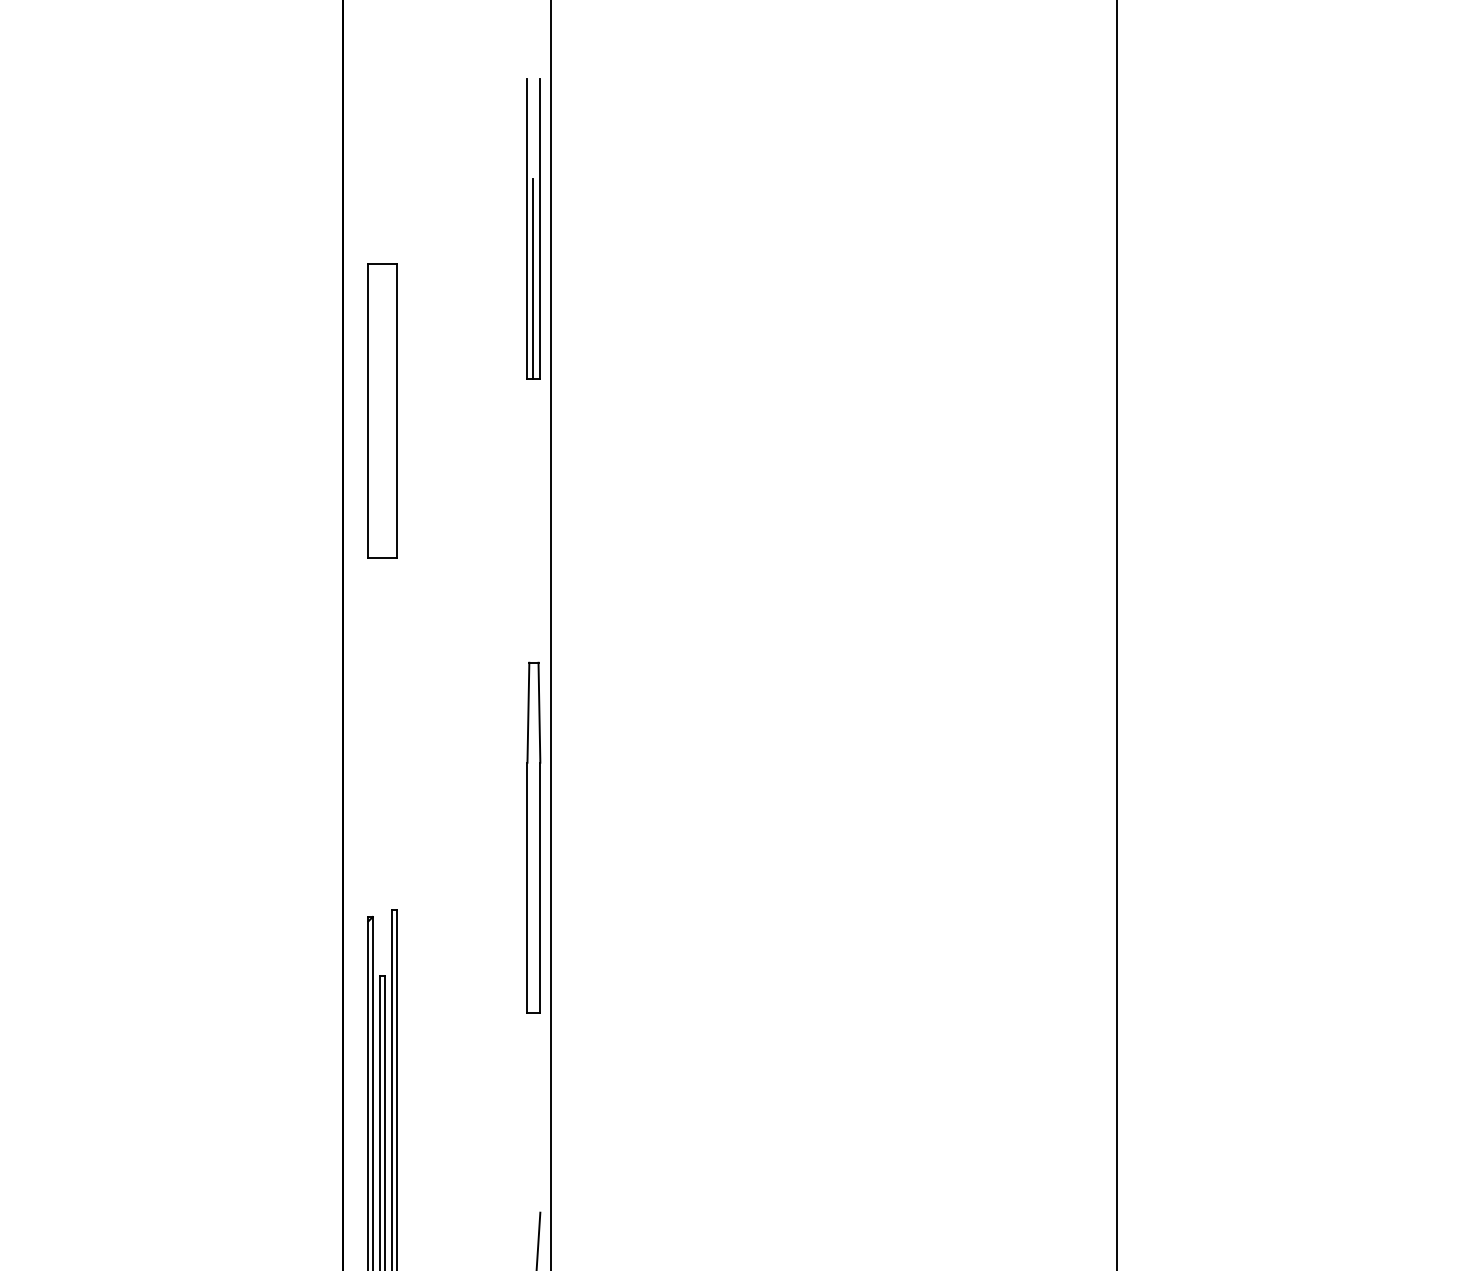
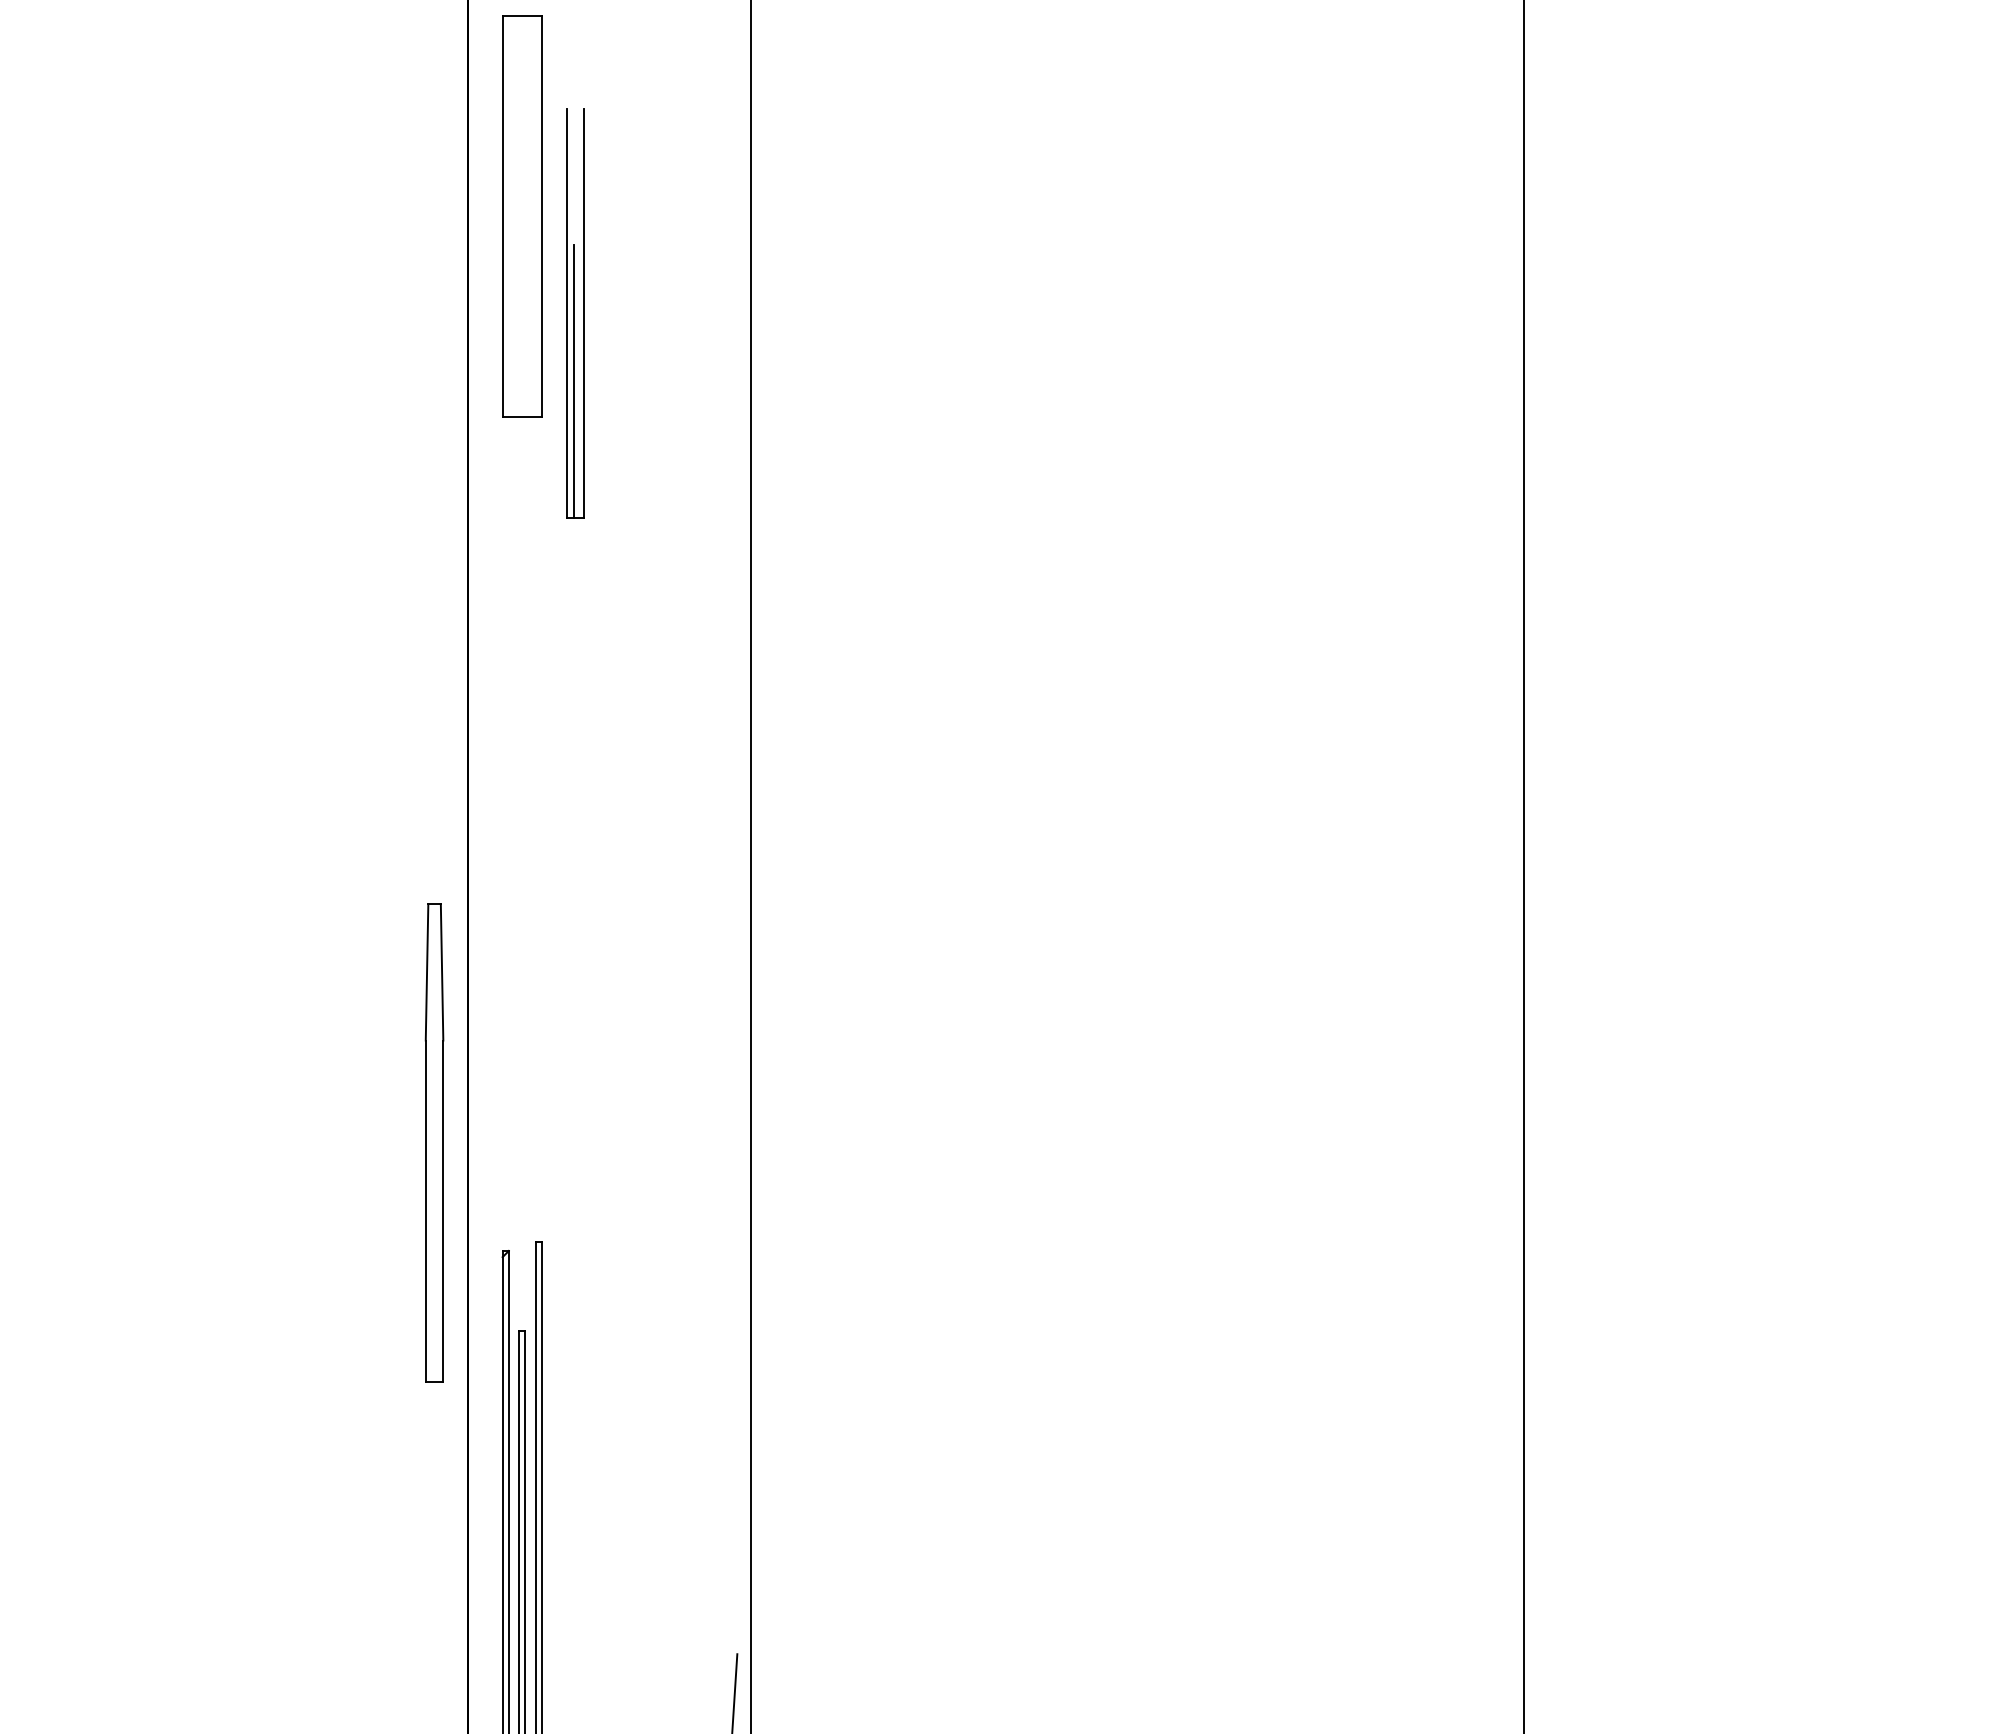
part: (533, 229) -> (575, 313), moved
part: (382, 410) -> (522, 216), moved
part: (533, 837) -> (434, 1142), moved

